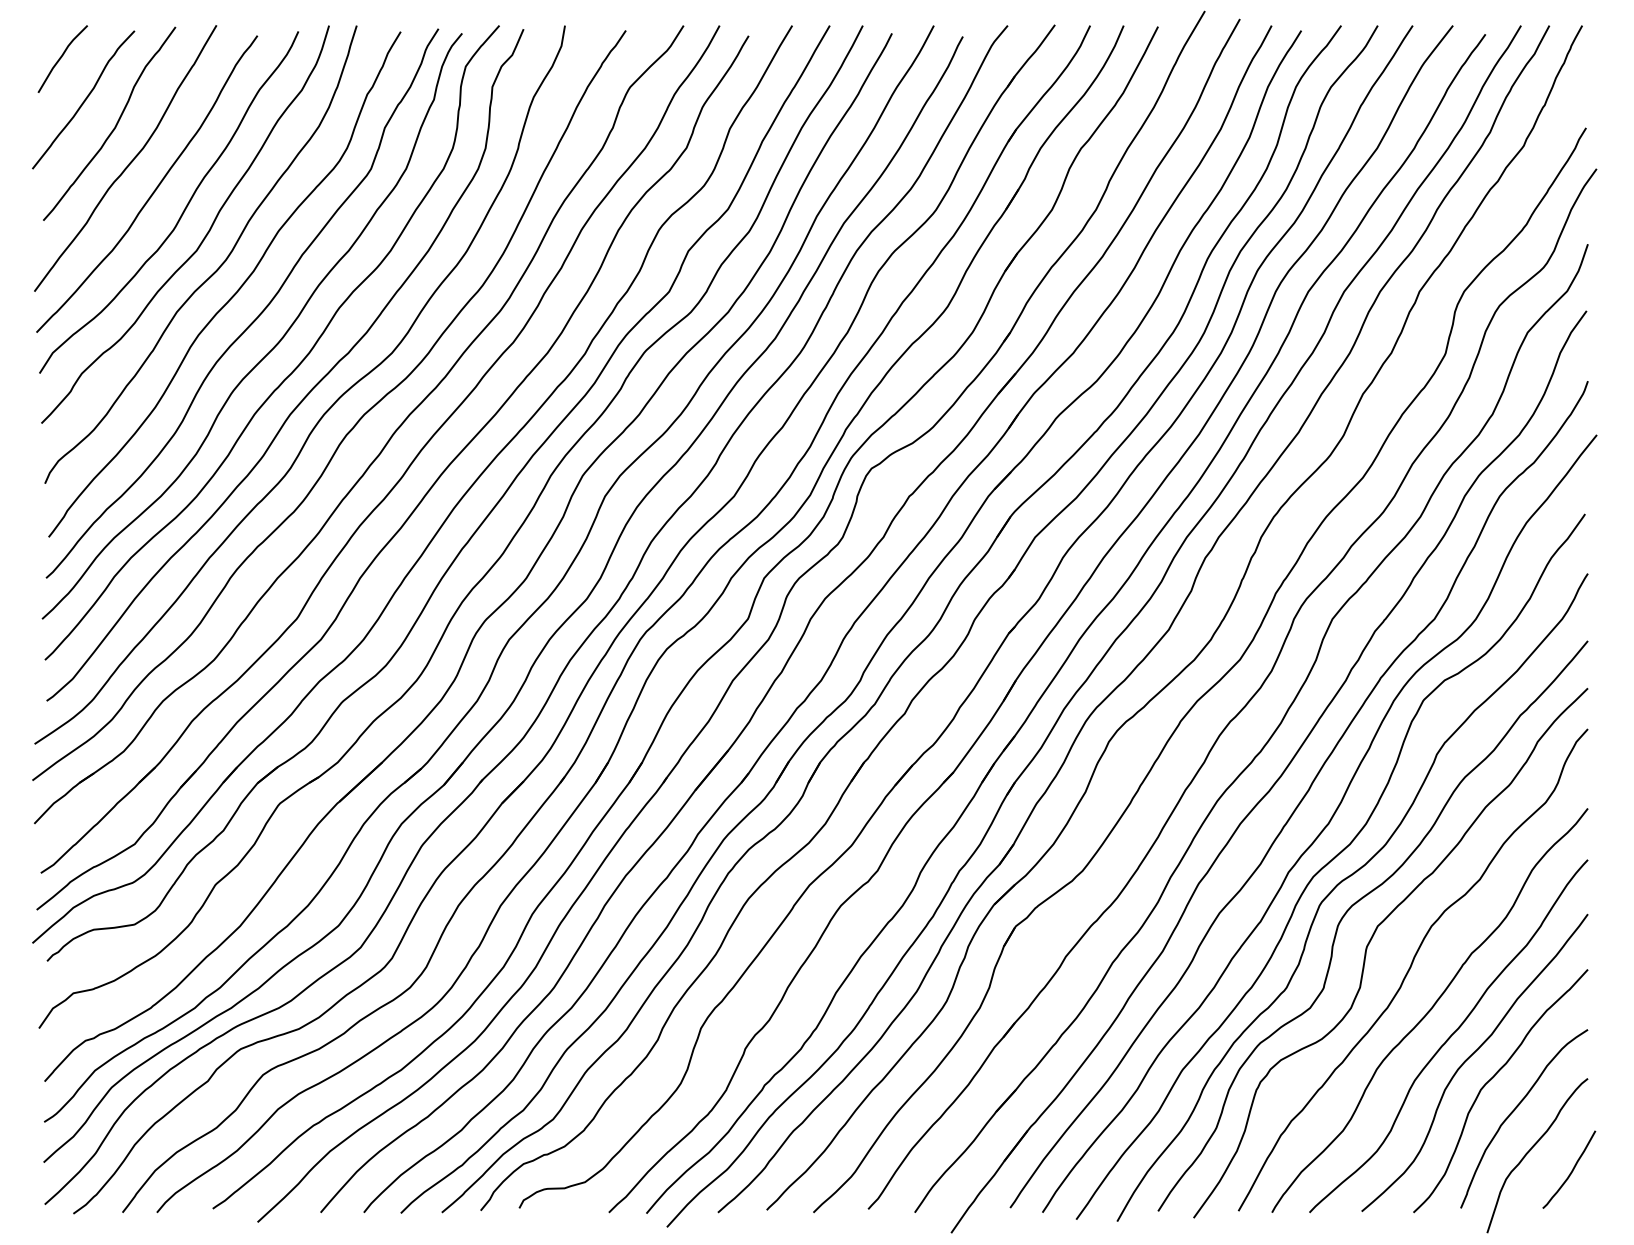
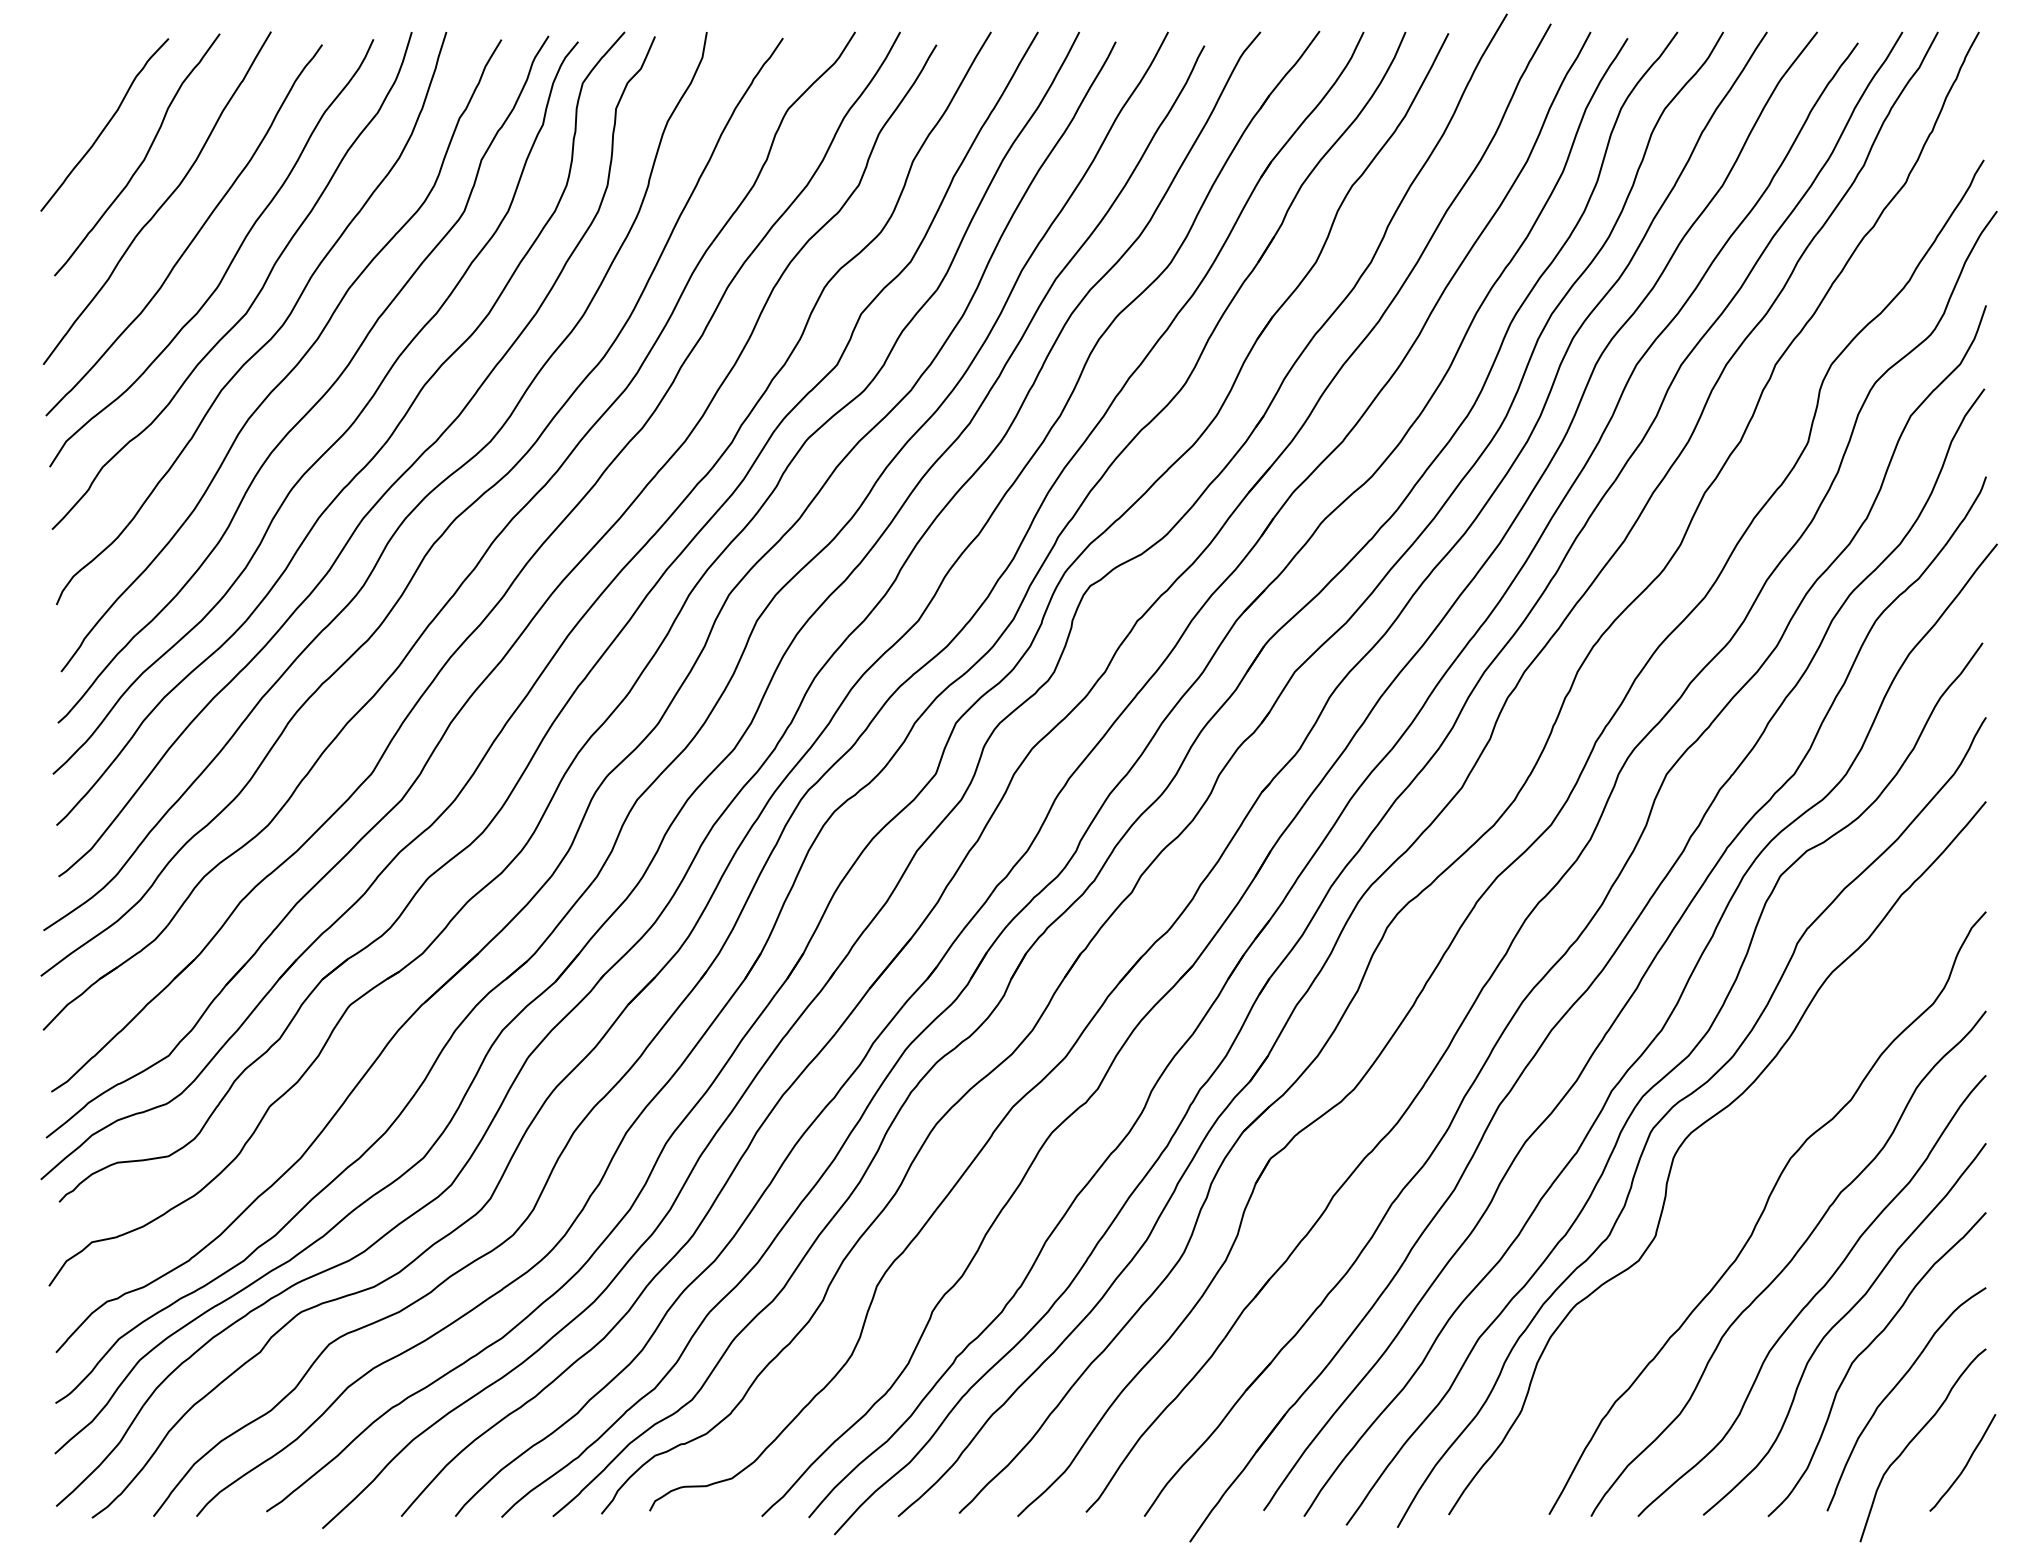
curve: (61, 57) -> (77, 72), removed
curve: (1369, 943) -> (1713, 1179), removed

